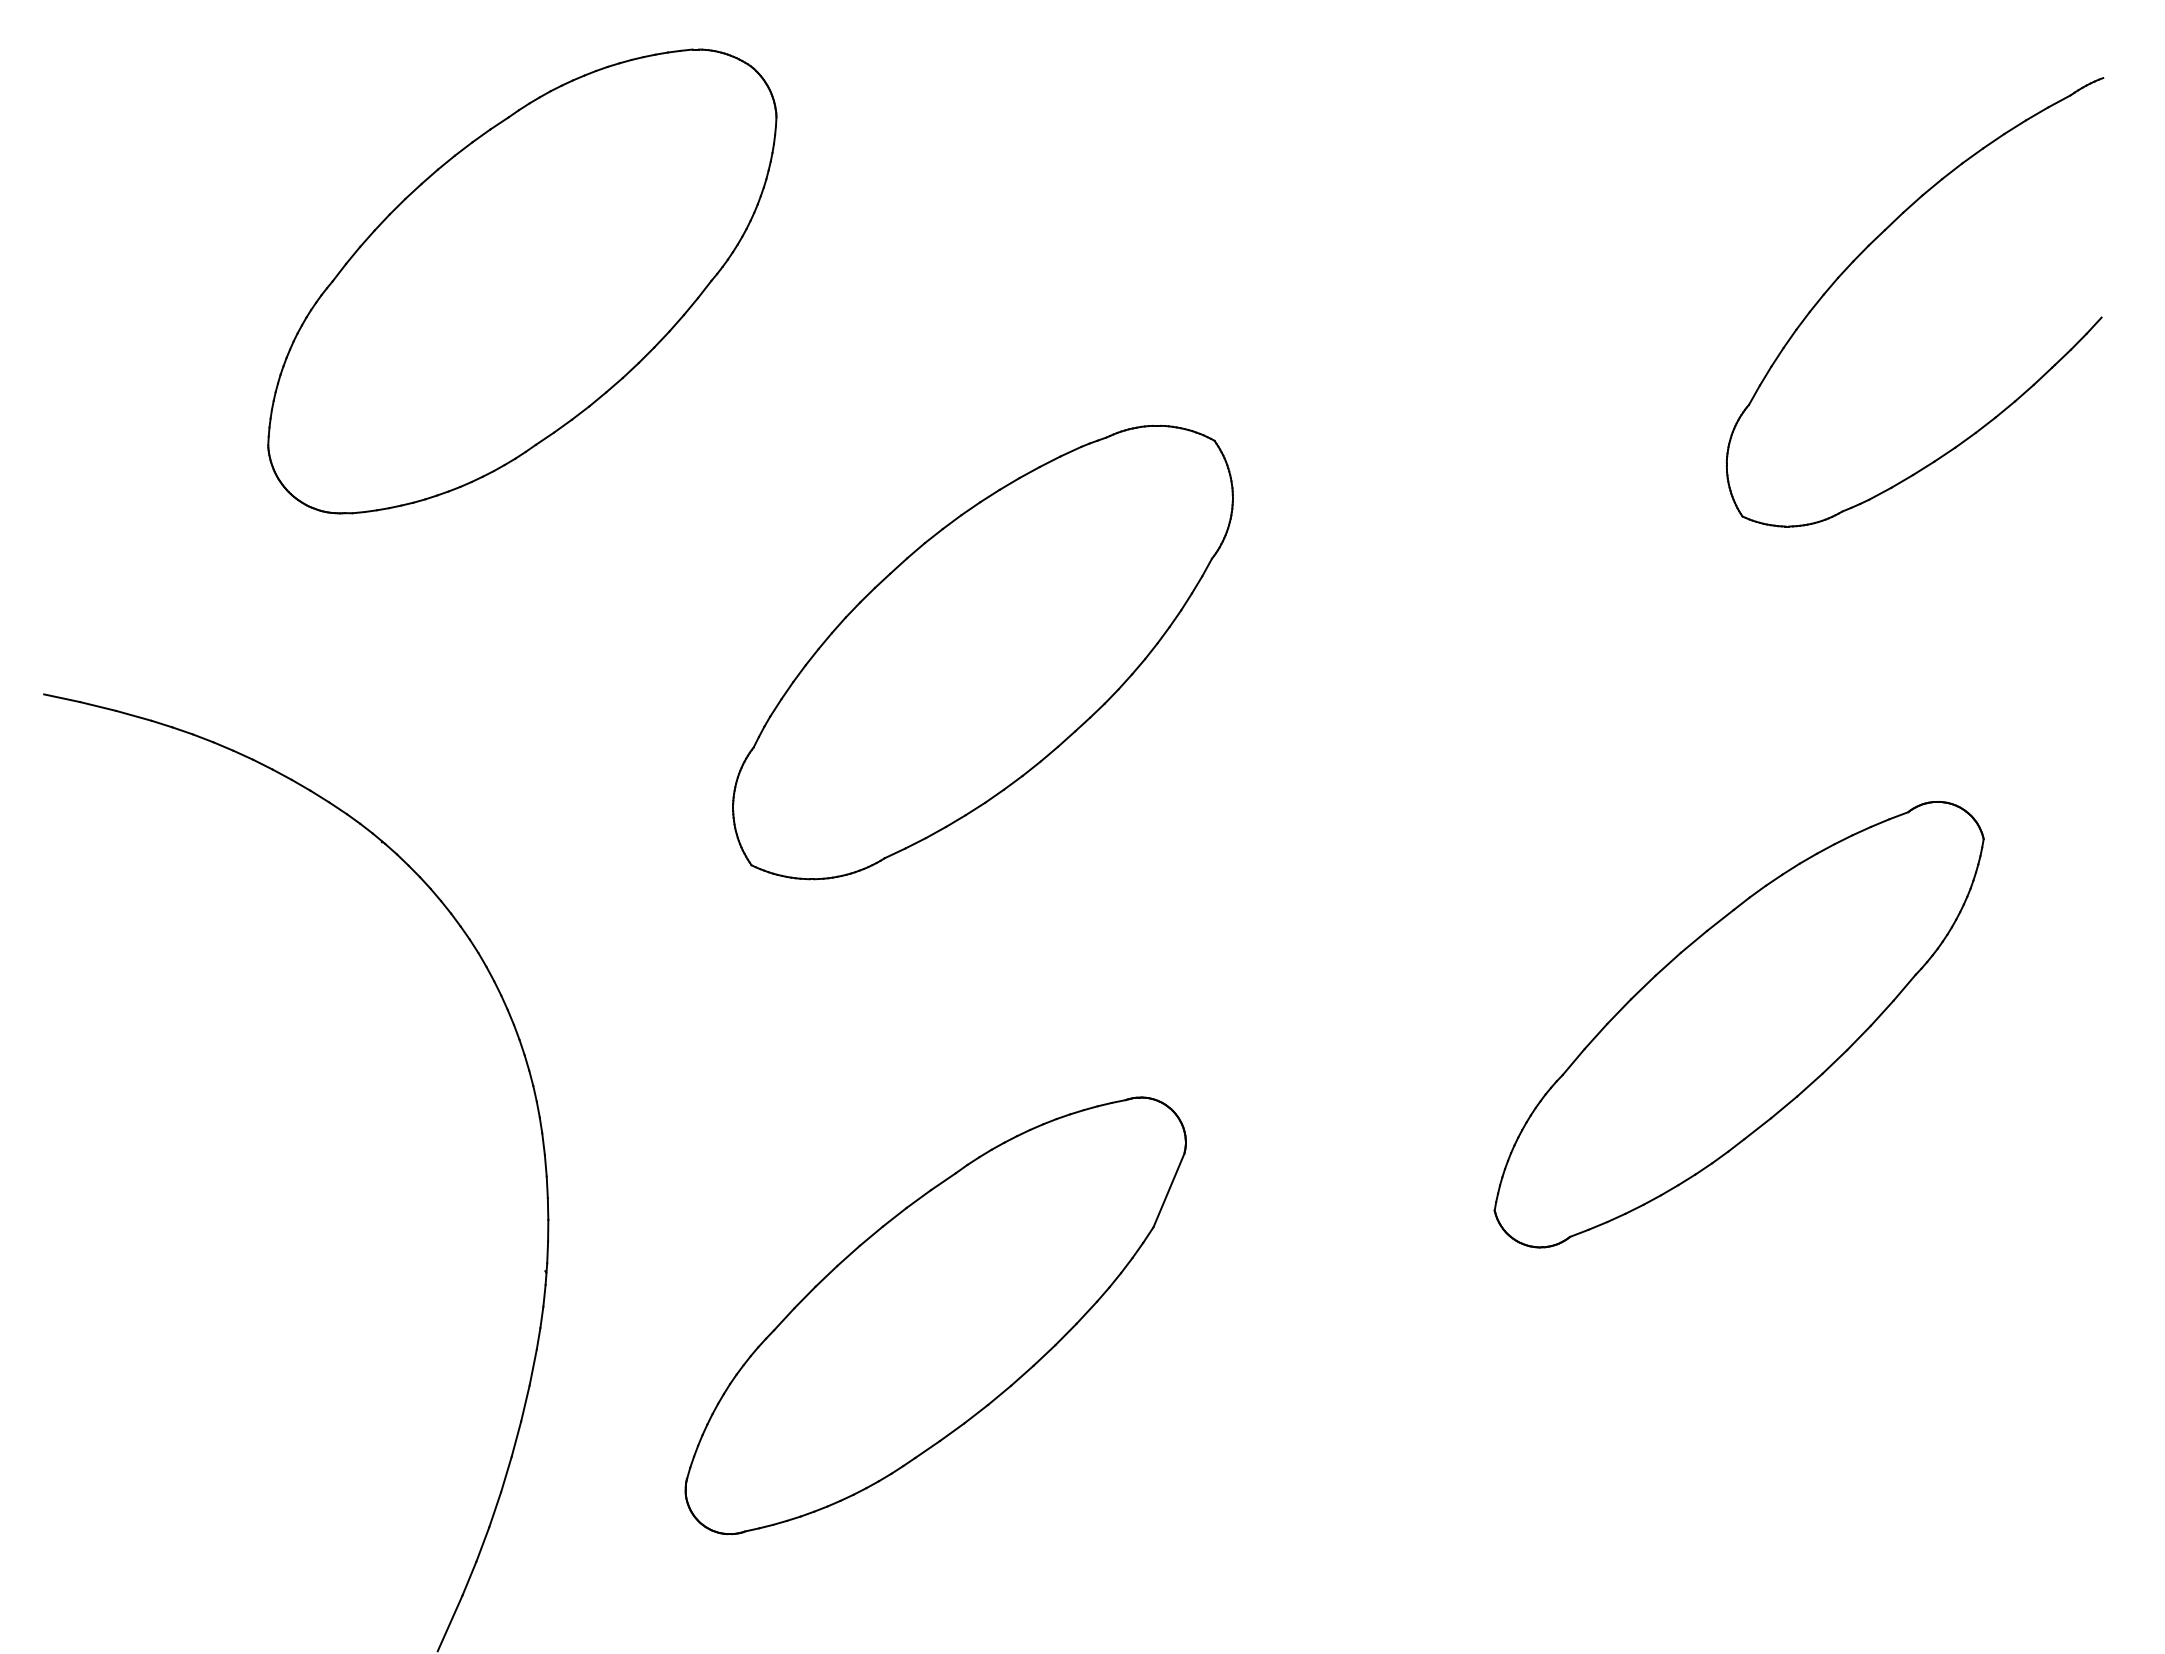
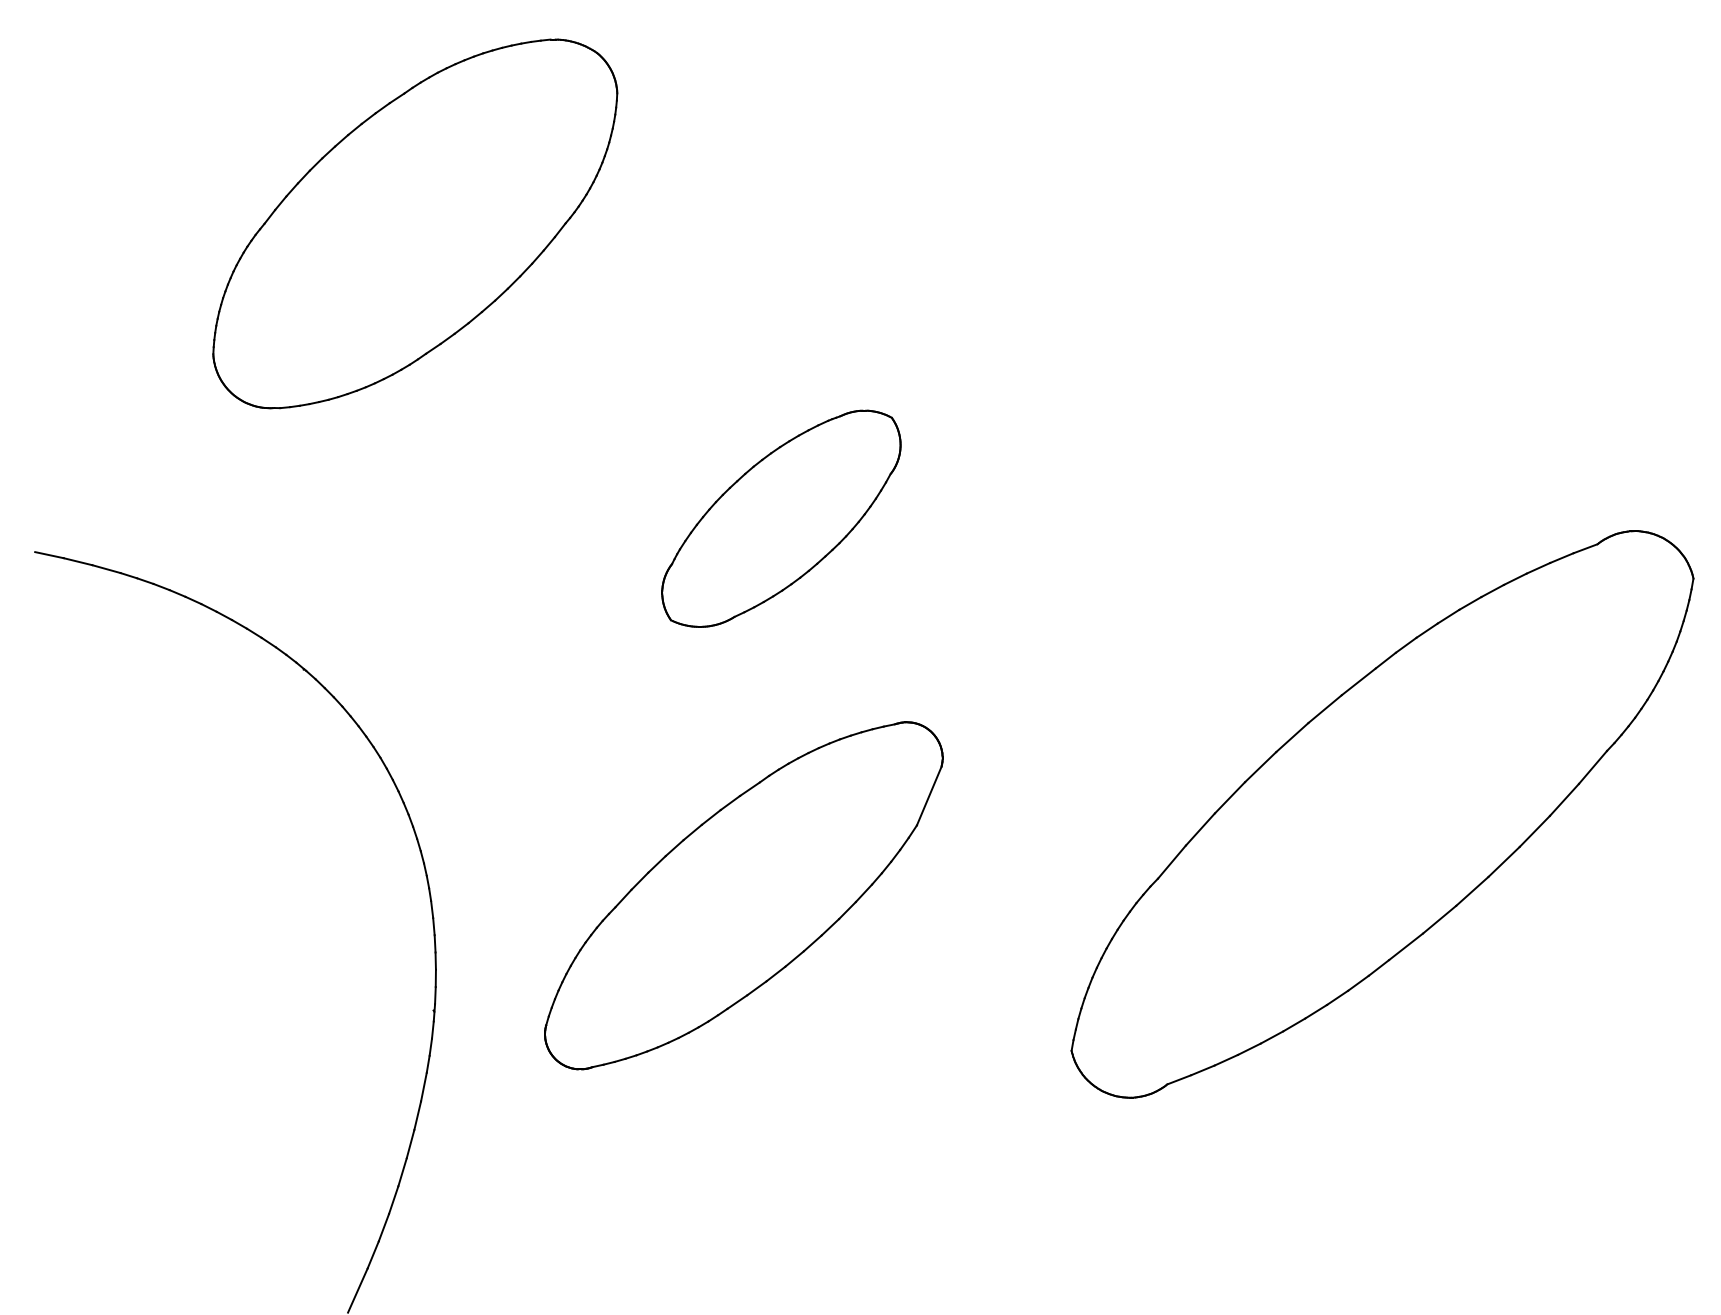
part: (1864, 251) -> (1482, 200), removed
part: (982, 652) -> (781, 518), size x0.6
part: (1738, 1024) -> (1381, 814), size x1.6
part: (935, 1315) -> (743, 895), moved

